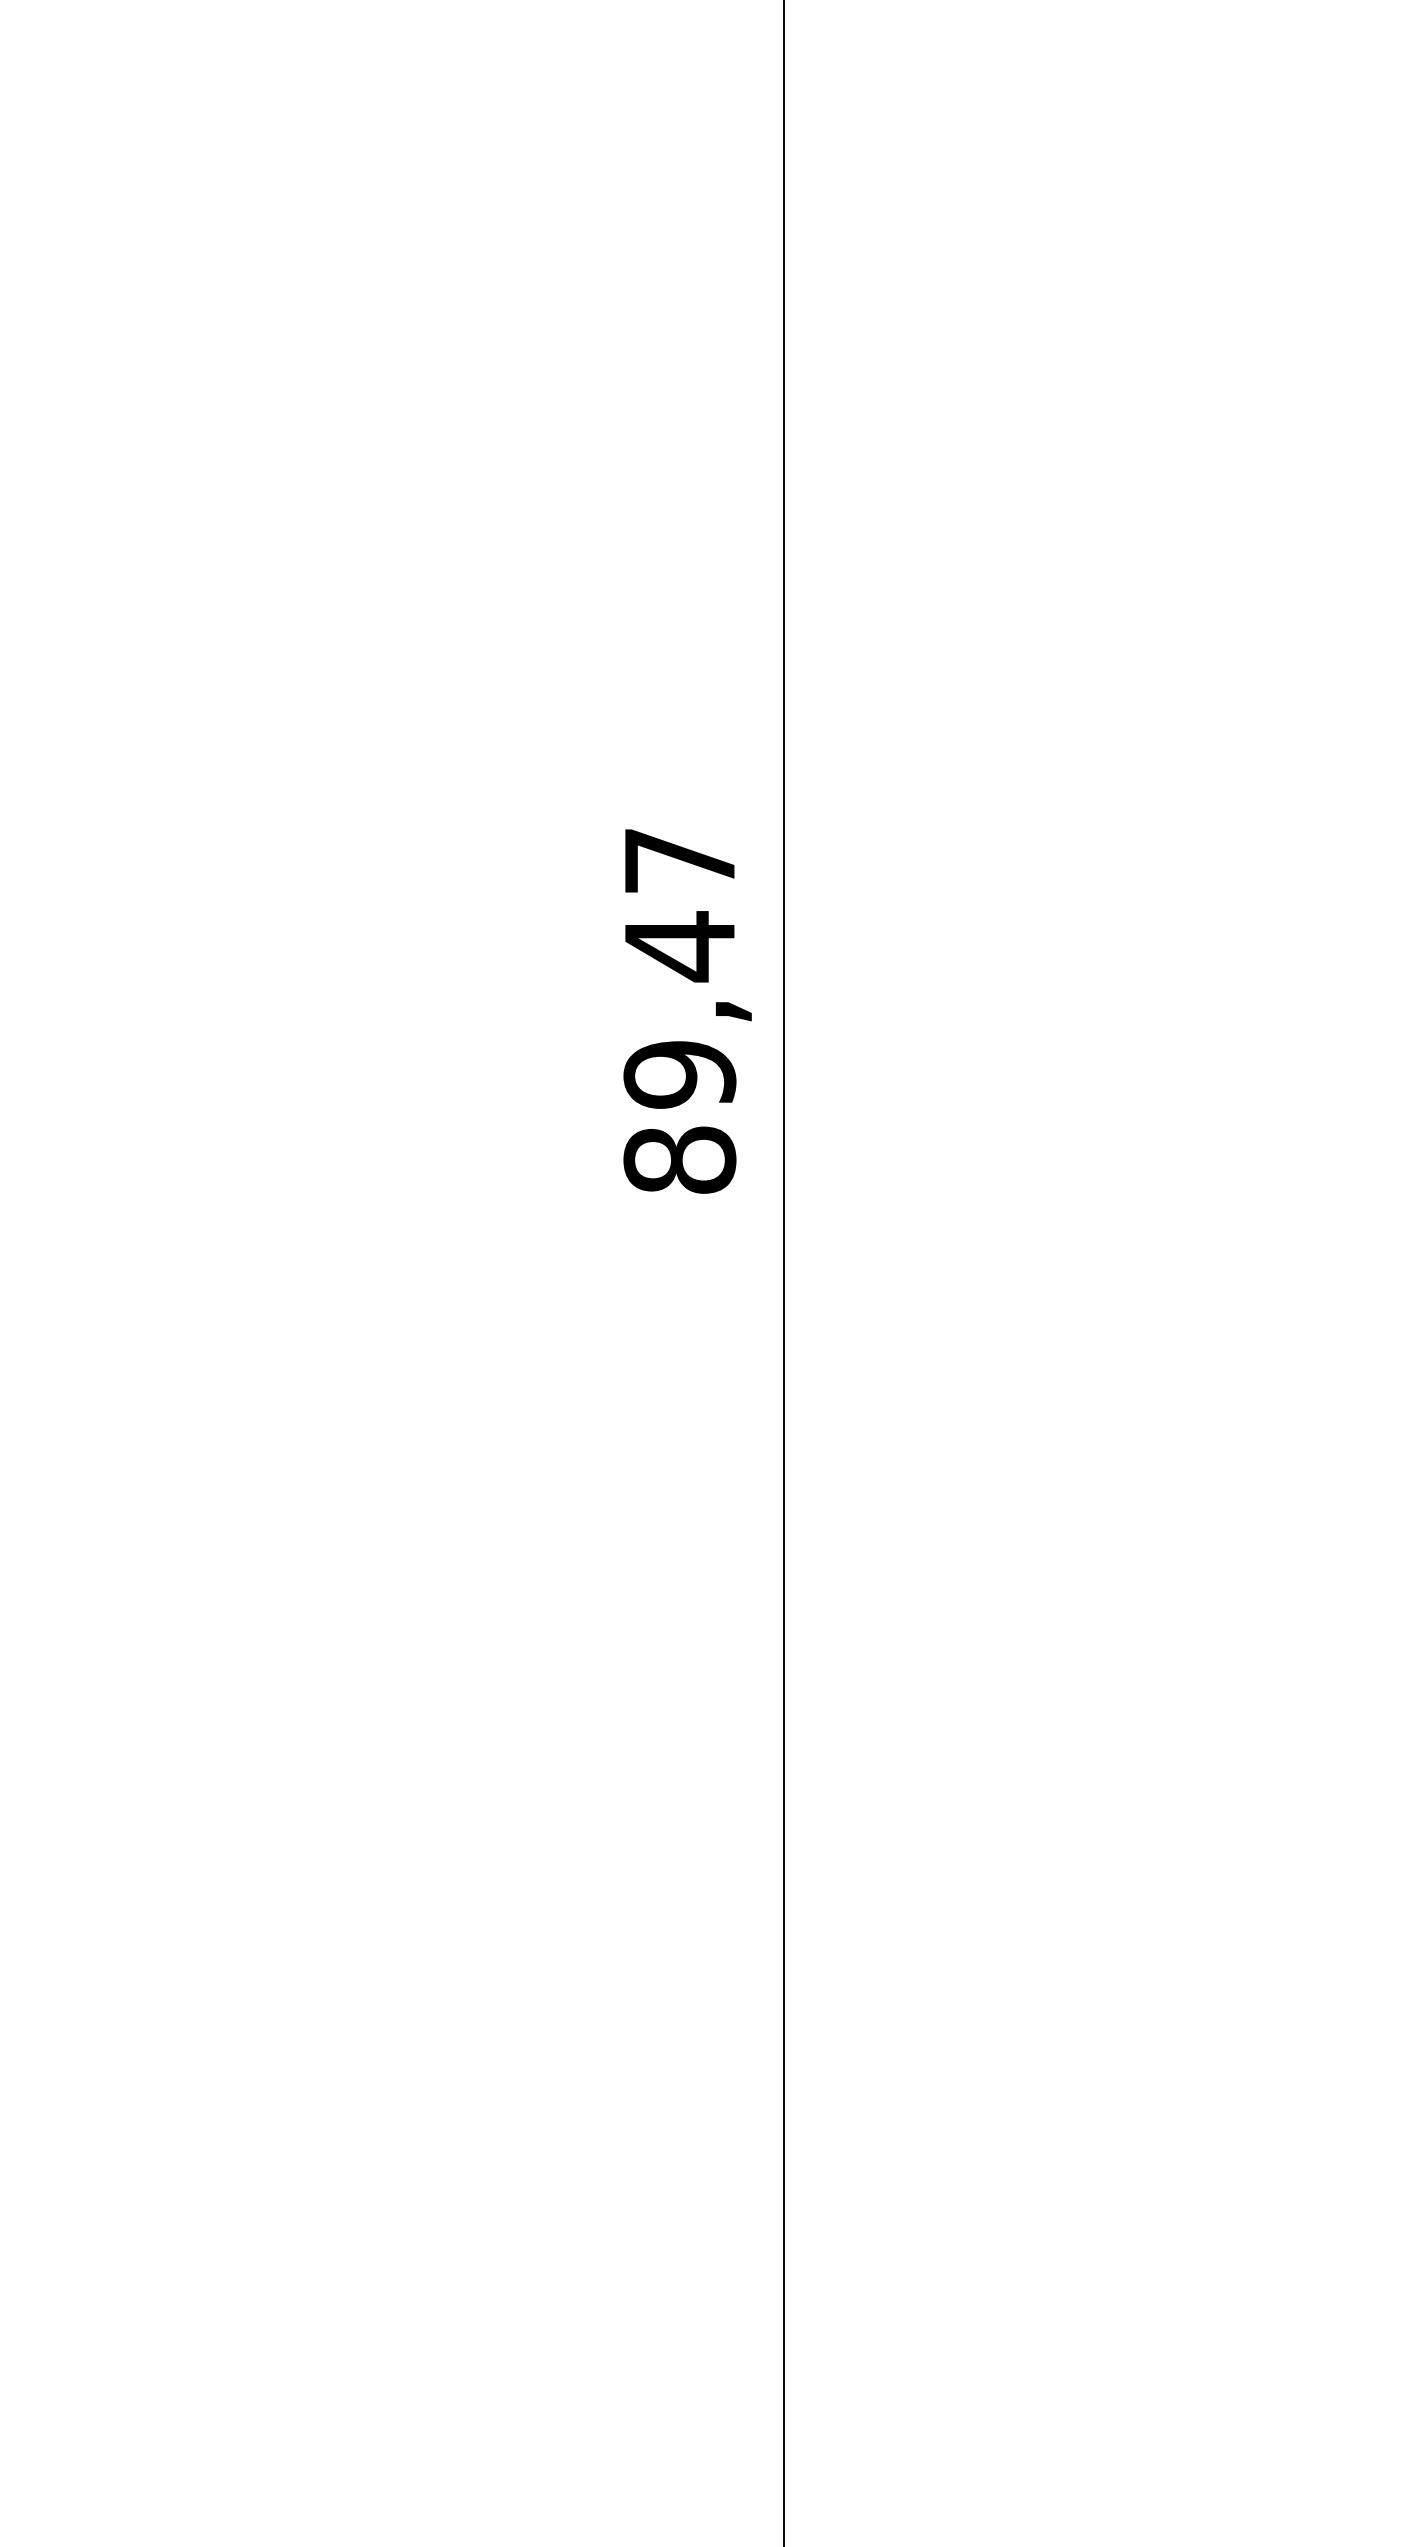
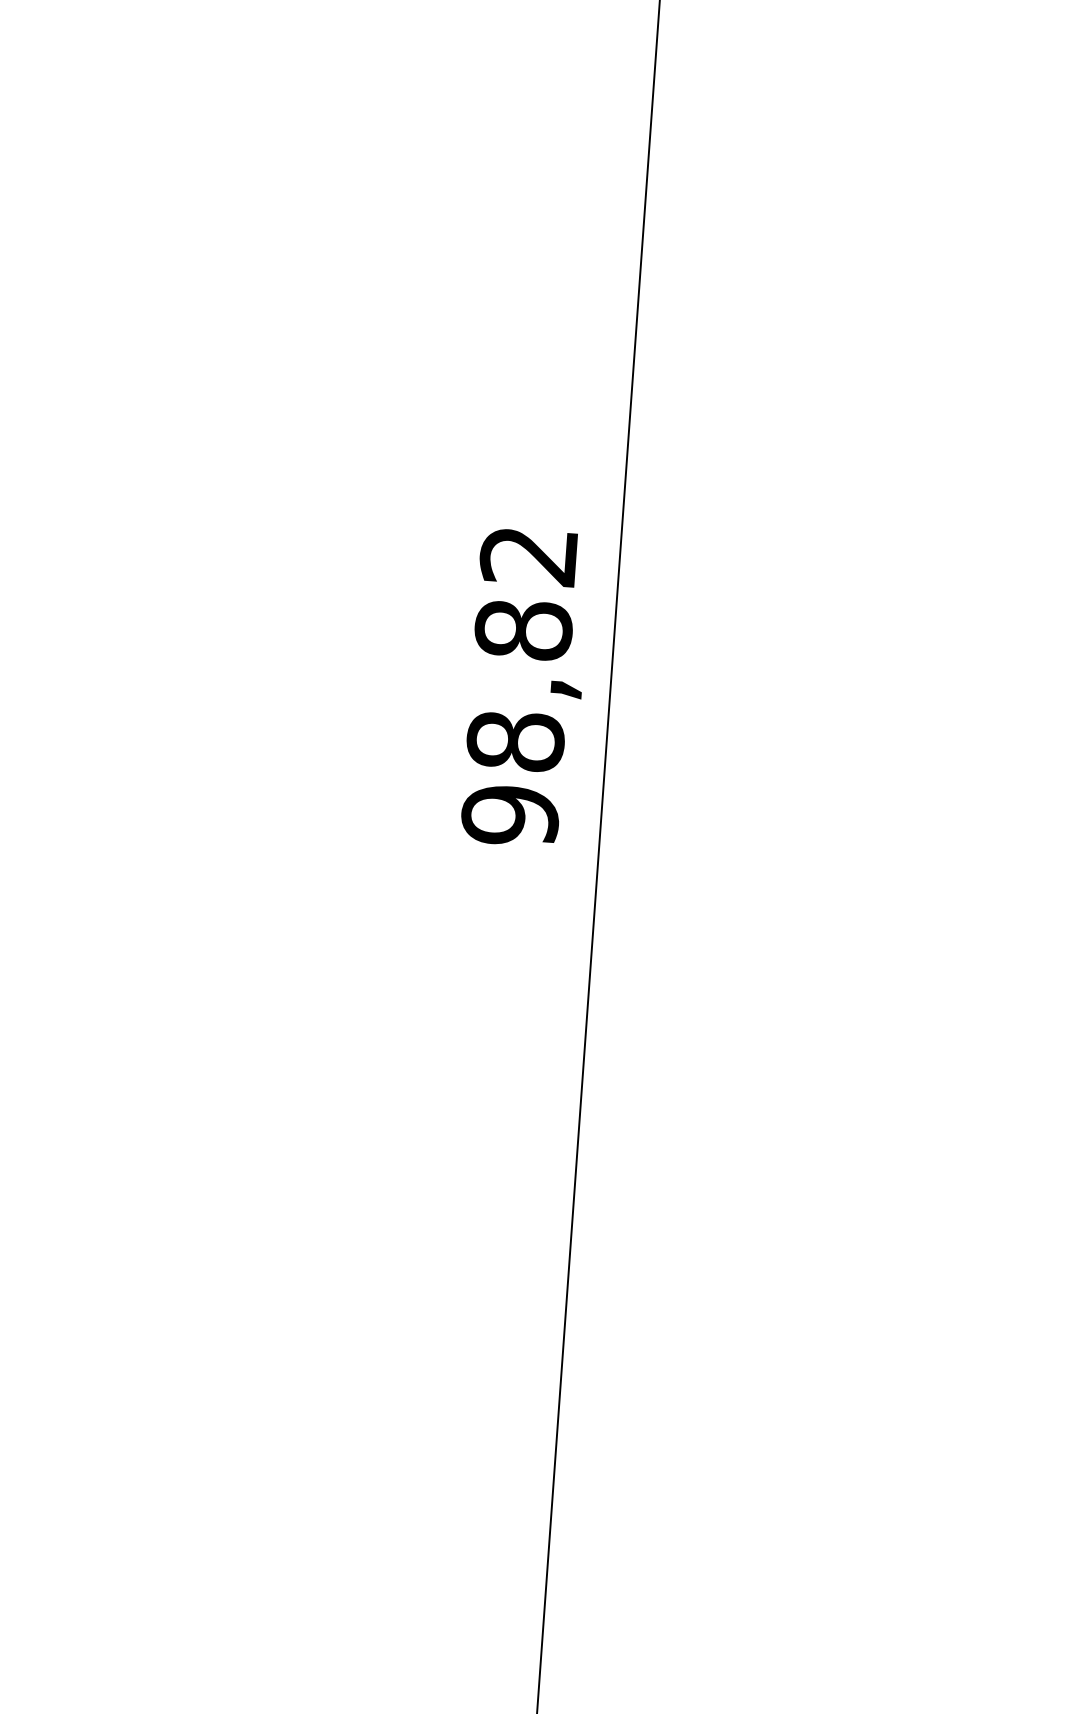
text: (679, 1011) -> (519, 686), 89,47 -> 98,82

